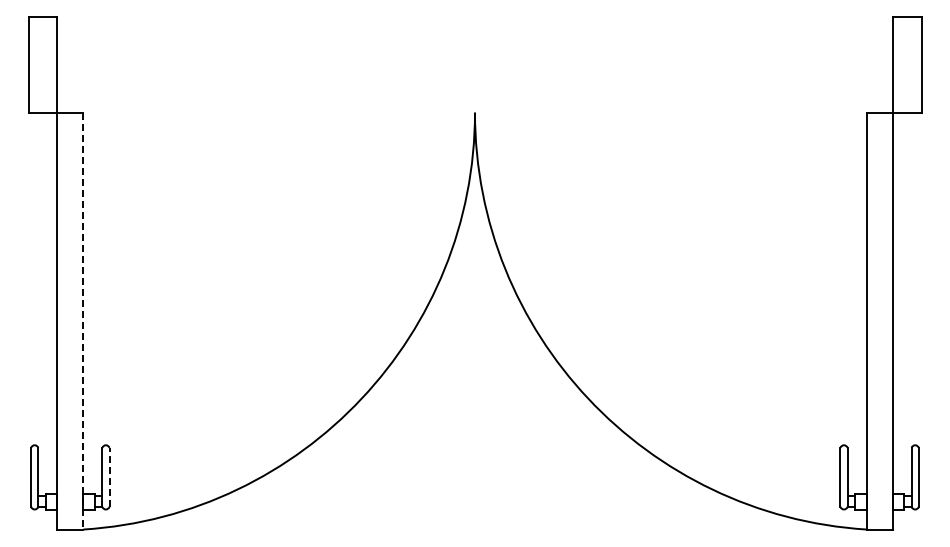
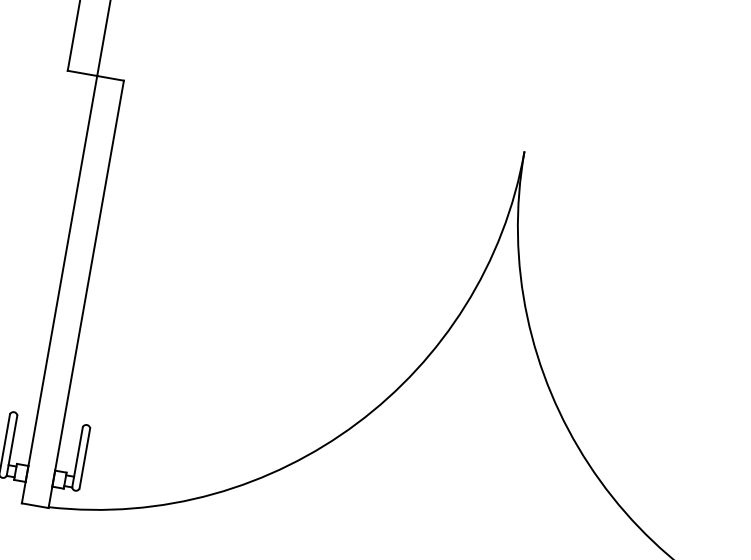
line: (83, 321) -> (86, 294), dashed -> solid
line: (109, 477) -> (84, 458), dashed -> solid

